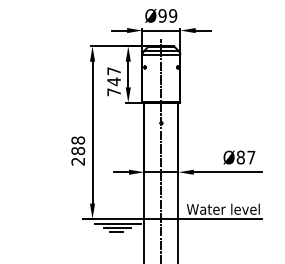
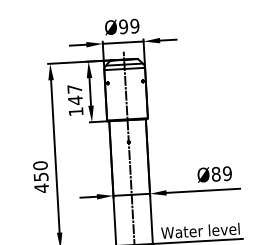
text: (113, 92) -> (75, 112), 747 -> 147
text: (78, 150) -> (41, 176), 288 -> 450
text: (251, 157) -> (227, 173), Ø87 -> Ø89

